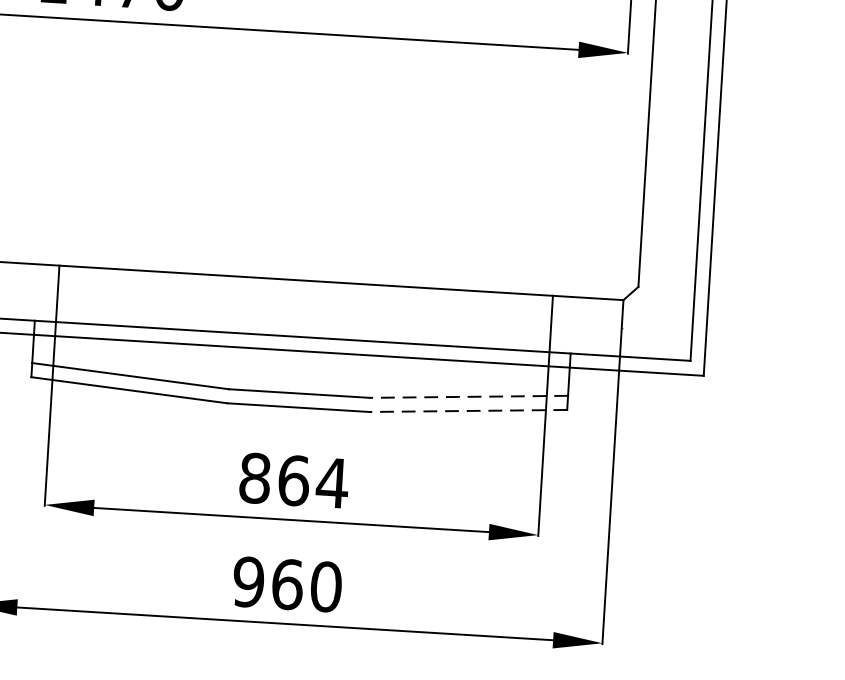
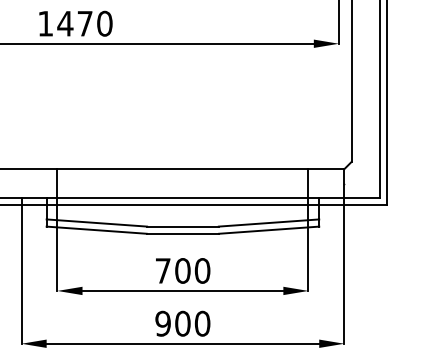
line: (467, 397) -> (268, 223), dashed -> solid
line: (467, 411) -> (268, 230), dashed -> solid
text: (293, 479) -> (182, 270), 864 -> 700
text: (286, 583) -> (182, 323), 960 -> 900

